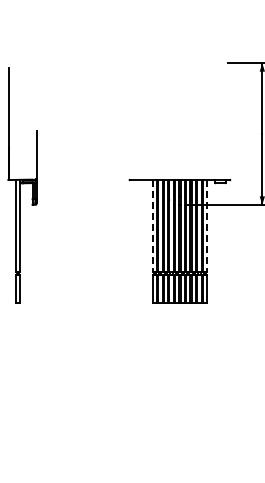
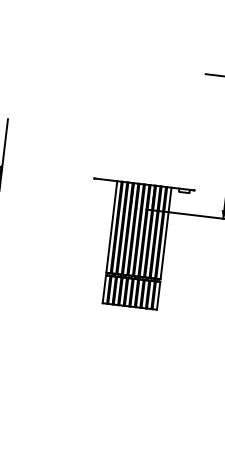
line: (152, 226) -> (111, 227), dashed -> solid
line: (207, 226) -> (166, 233), dashed -> solid

